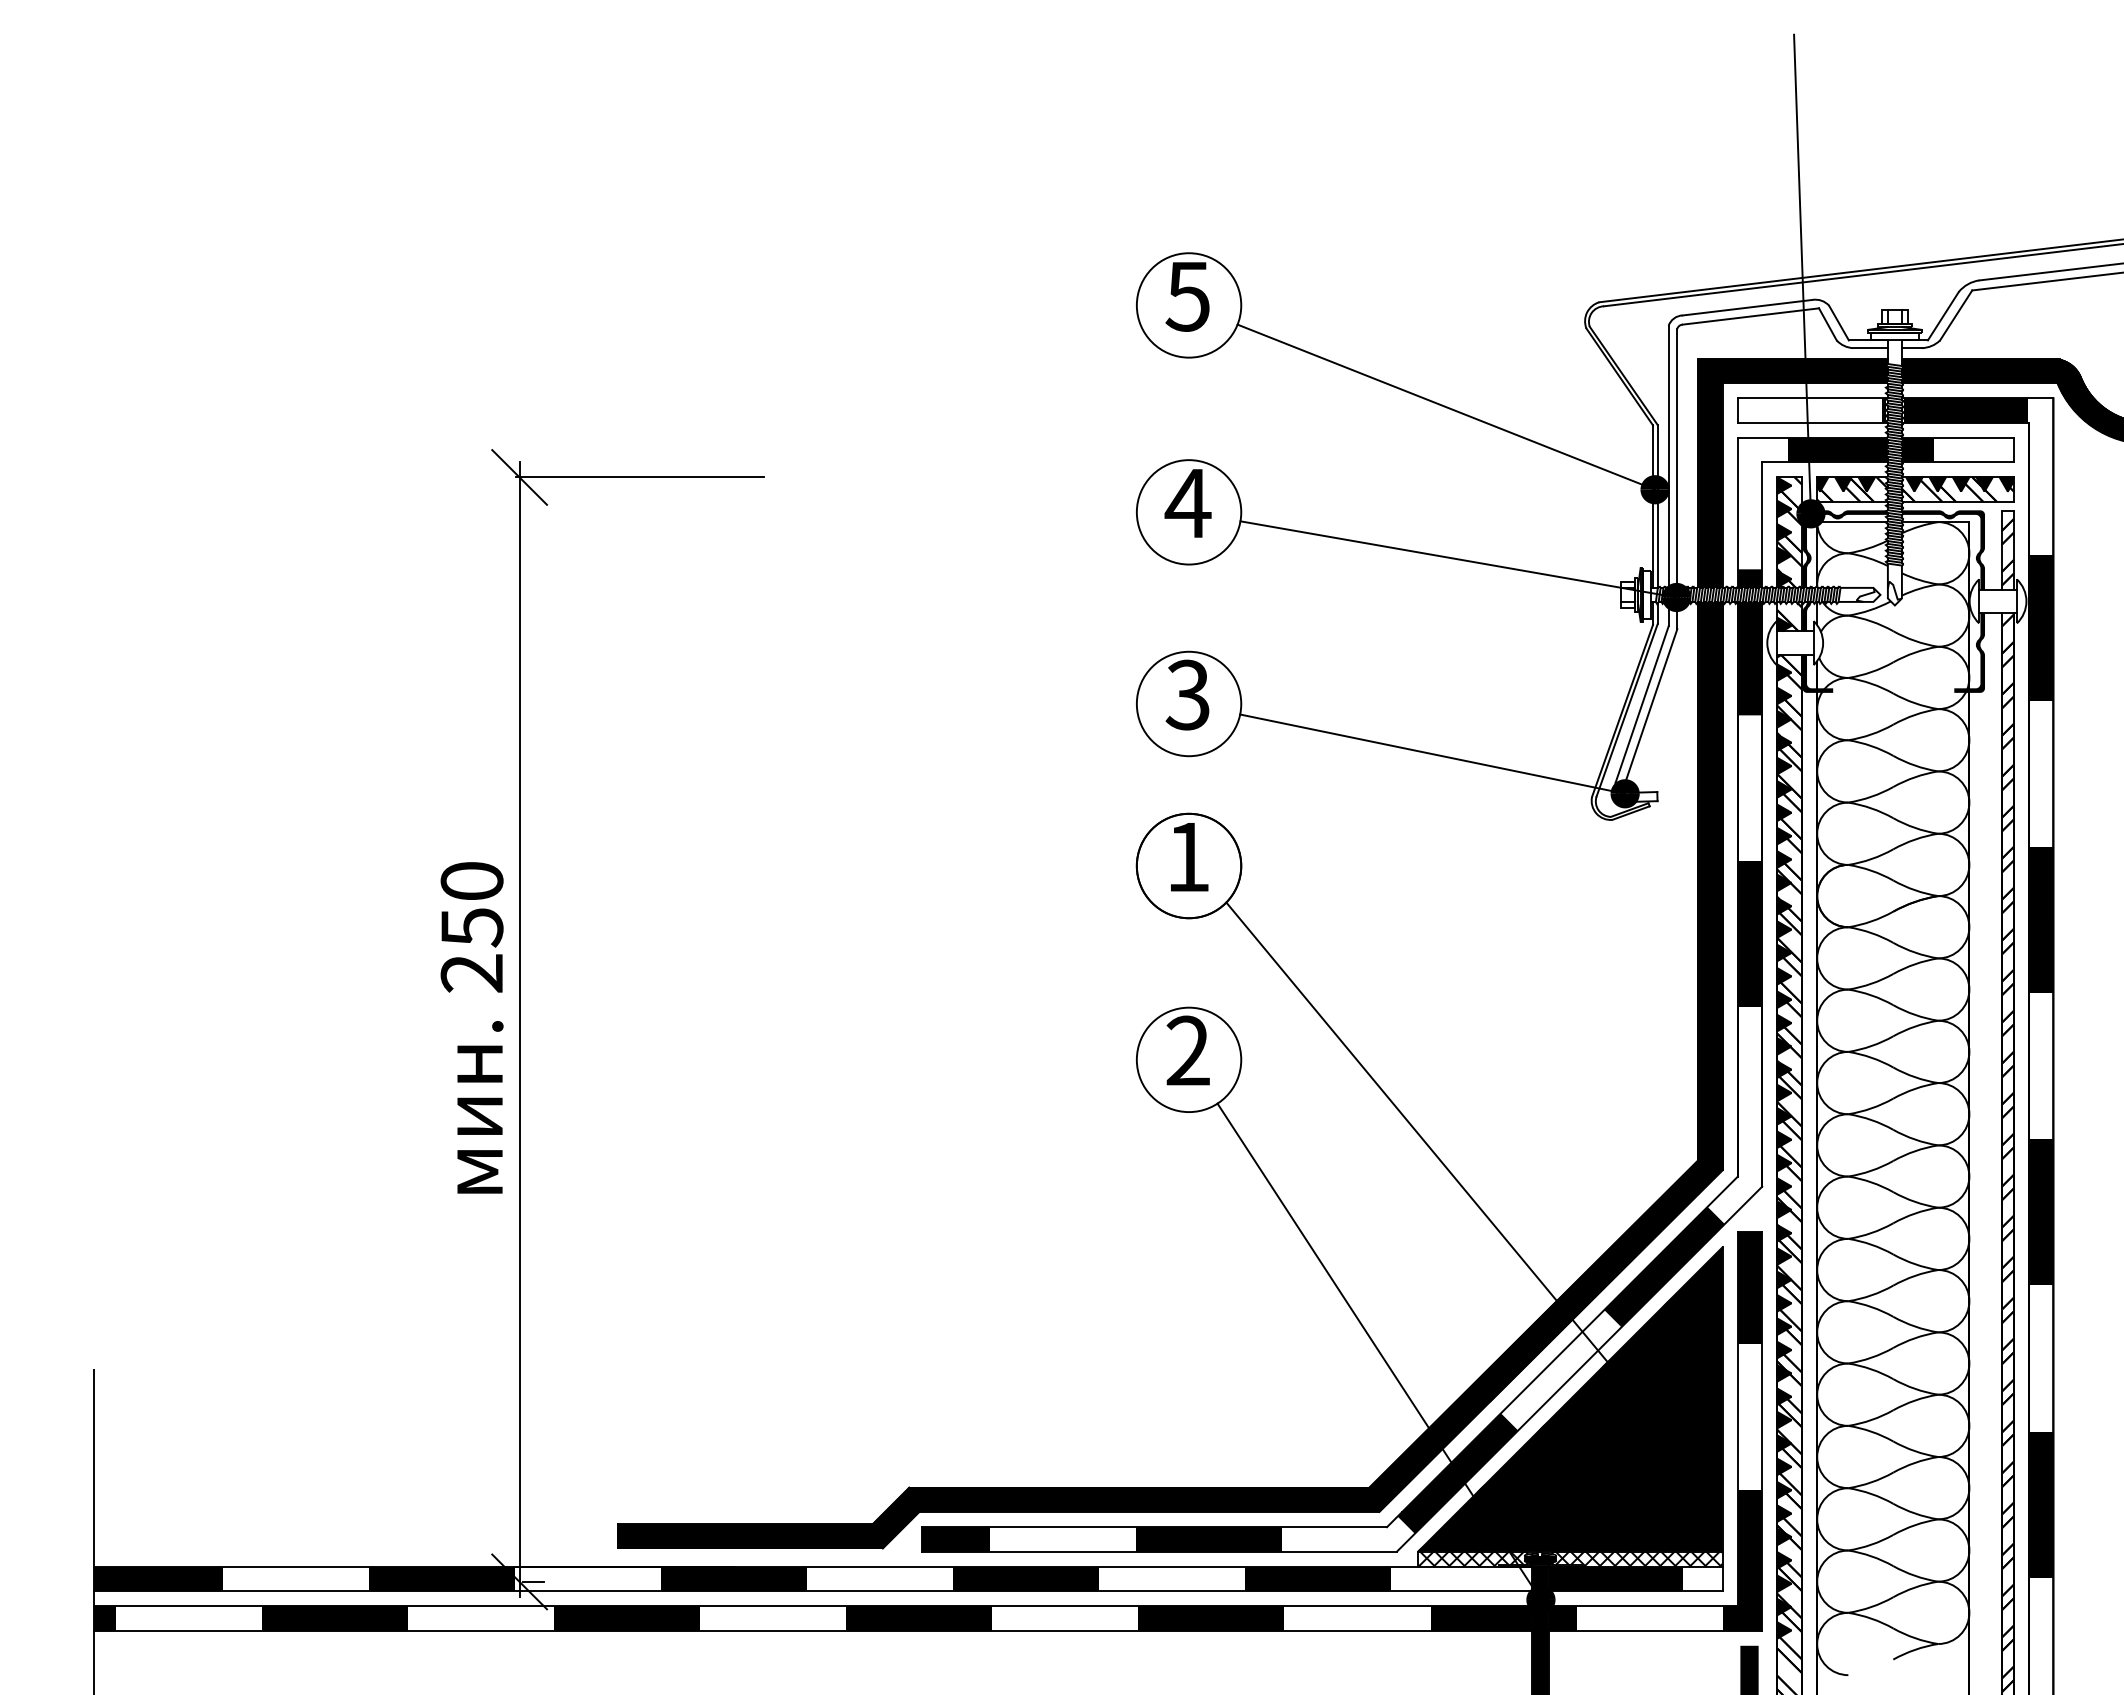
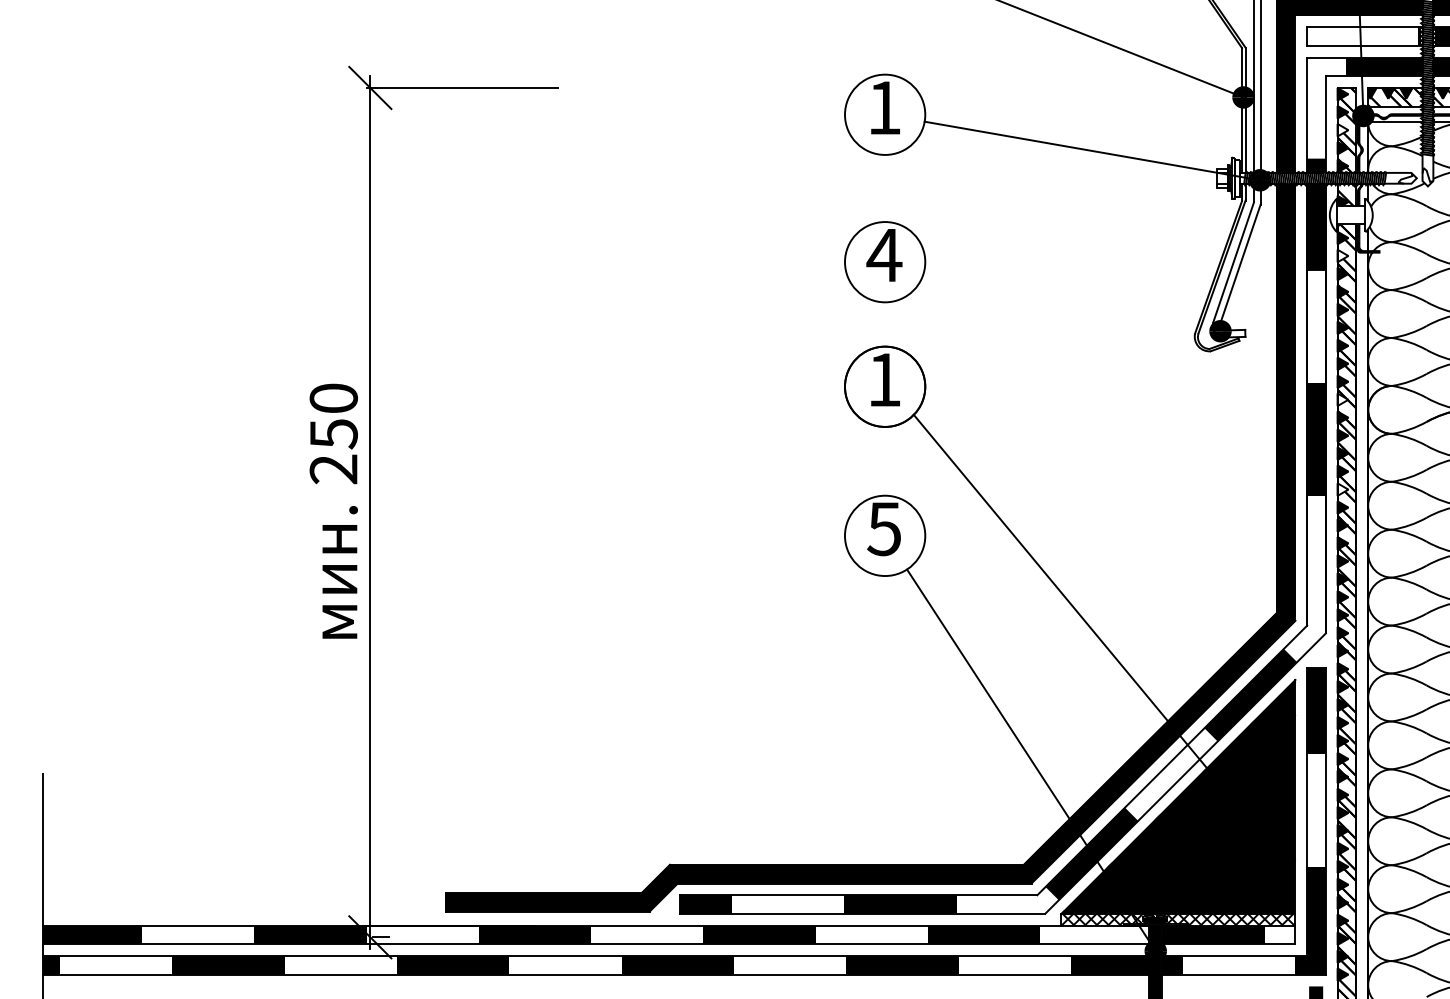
text: (1187, 503) -> (883, 108), 4 -> 1
fill: (1784, 532) -> (1343, 130), removed
text: (1187, 694) -> (883, 254), 3 -> 4
fill: (1784, 695) -> (1343, 255), removed
line: (1432, 753) -> (1072, 300), removed
fill: (1784, 882) -> (1343, 399), removed
fill: (1784, 999) -> (1343, 489), removed
text: (1187, 1050) -> (883, 528), 2 -> 5

